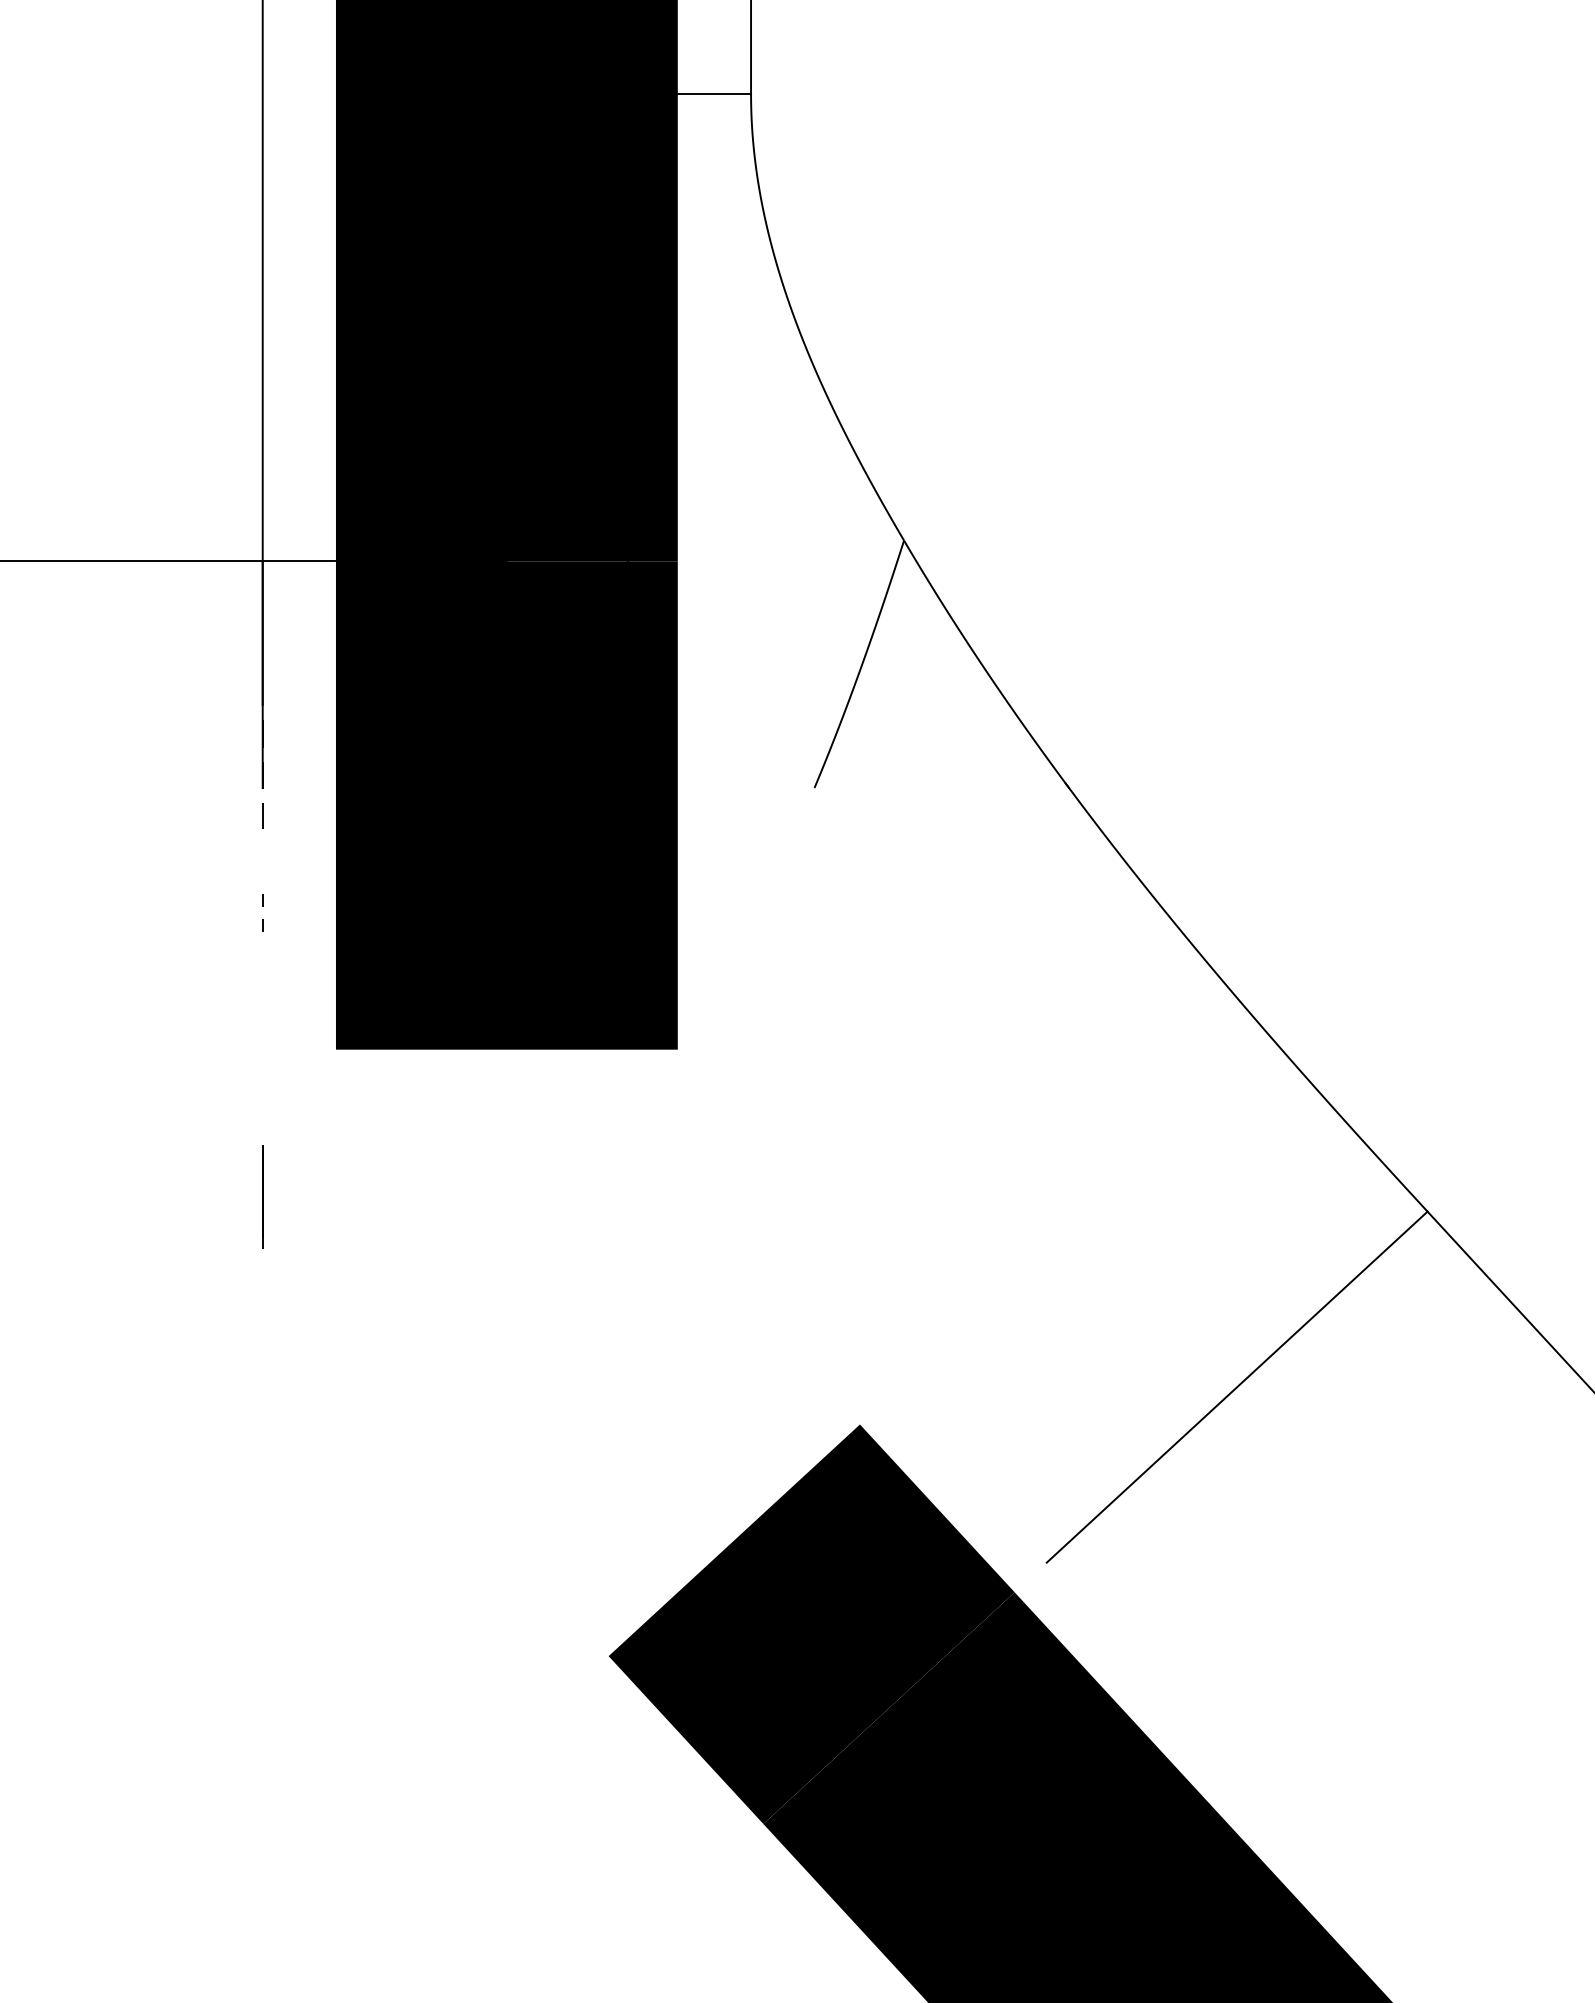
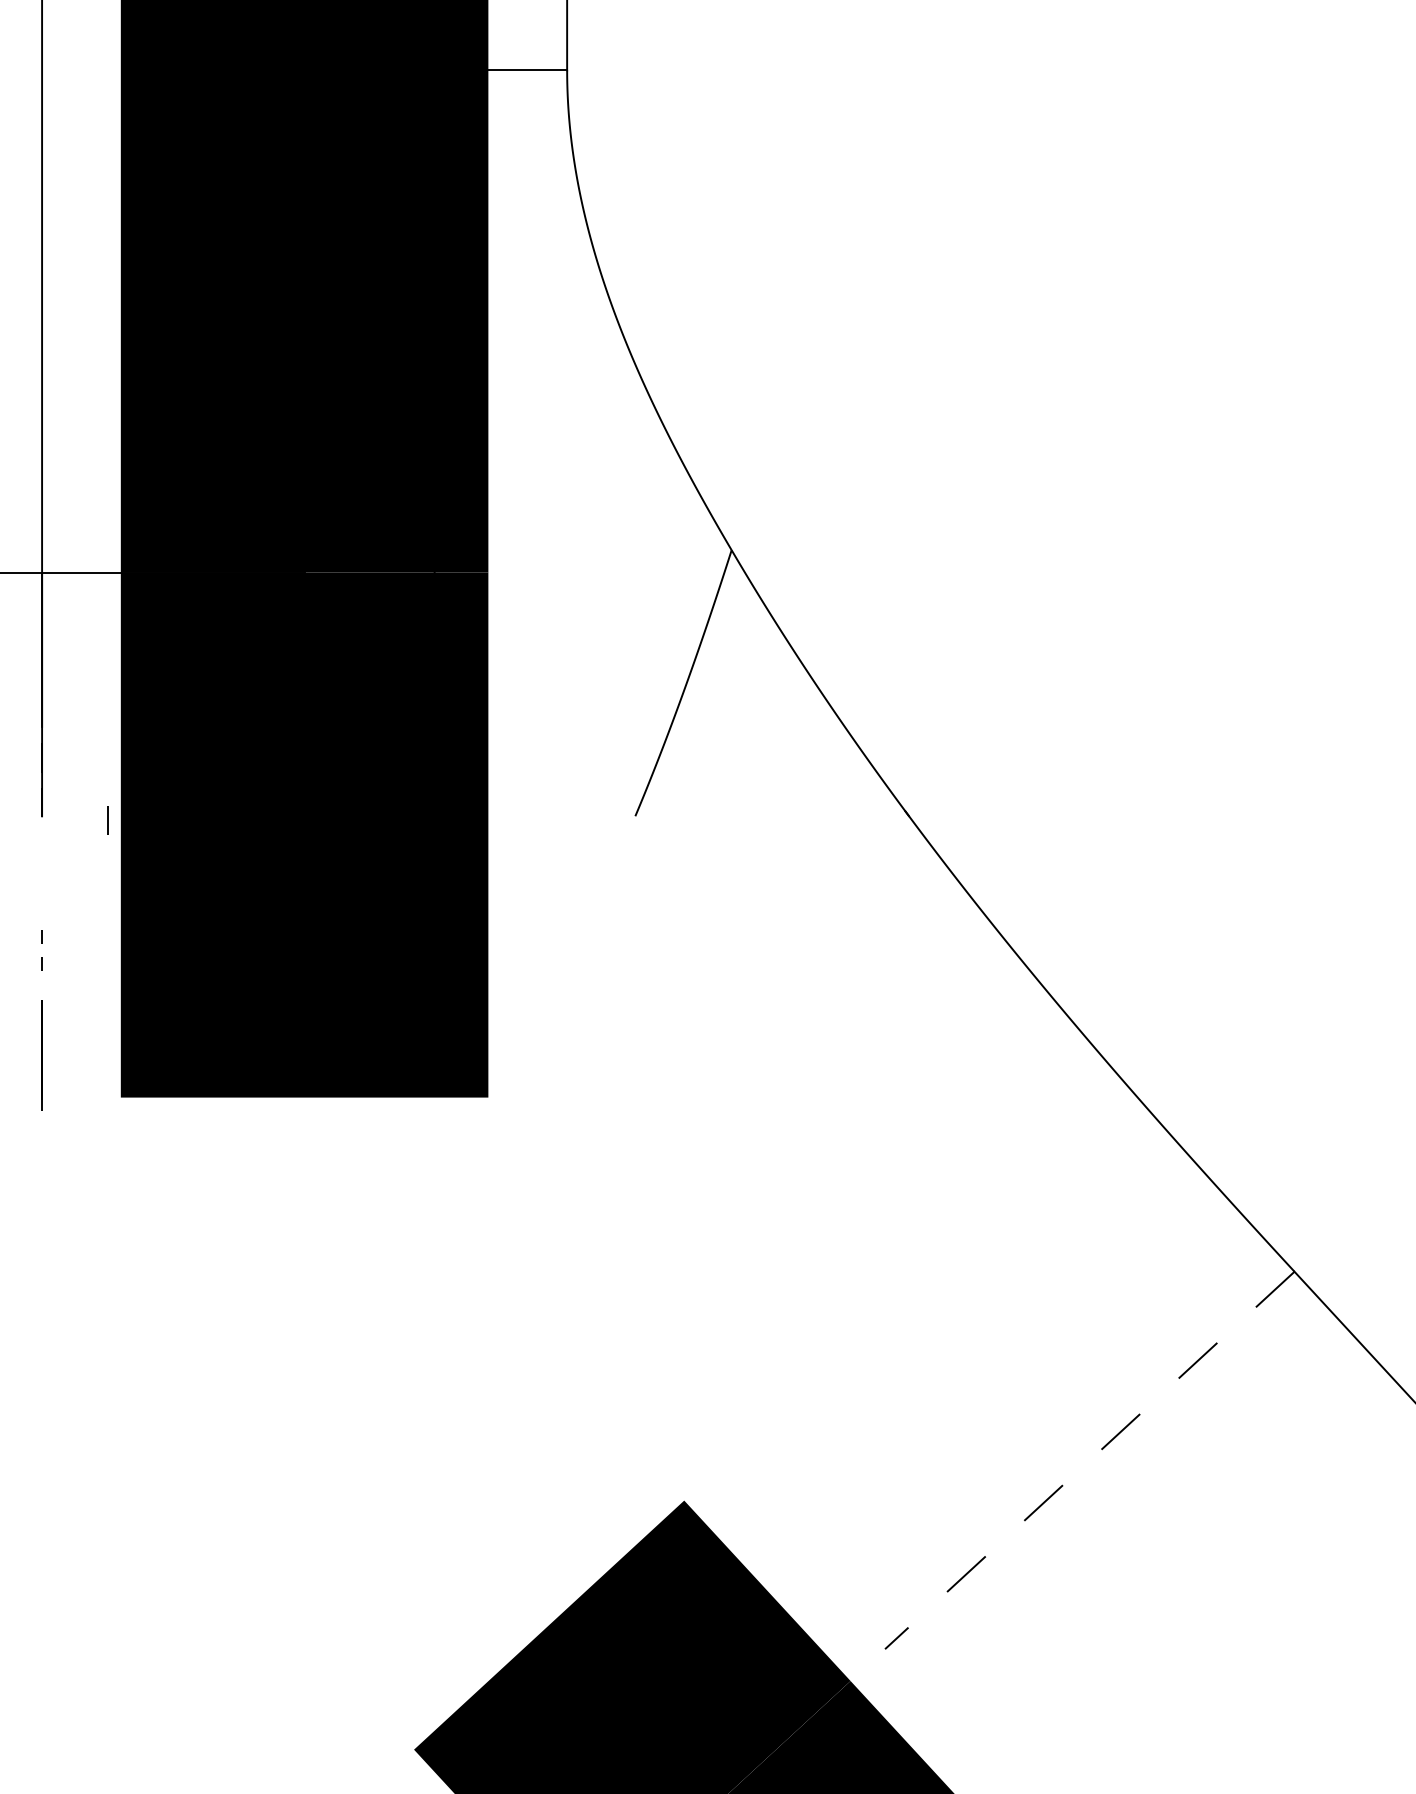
line: (262, 815) -> (107, 819), moved
line: (262, 1196) -> (41, 1055), moved
line: (1237, 1387) -> (1090, 1460), solid -> dashed

